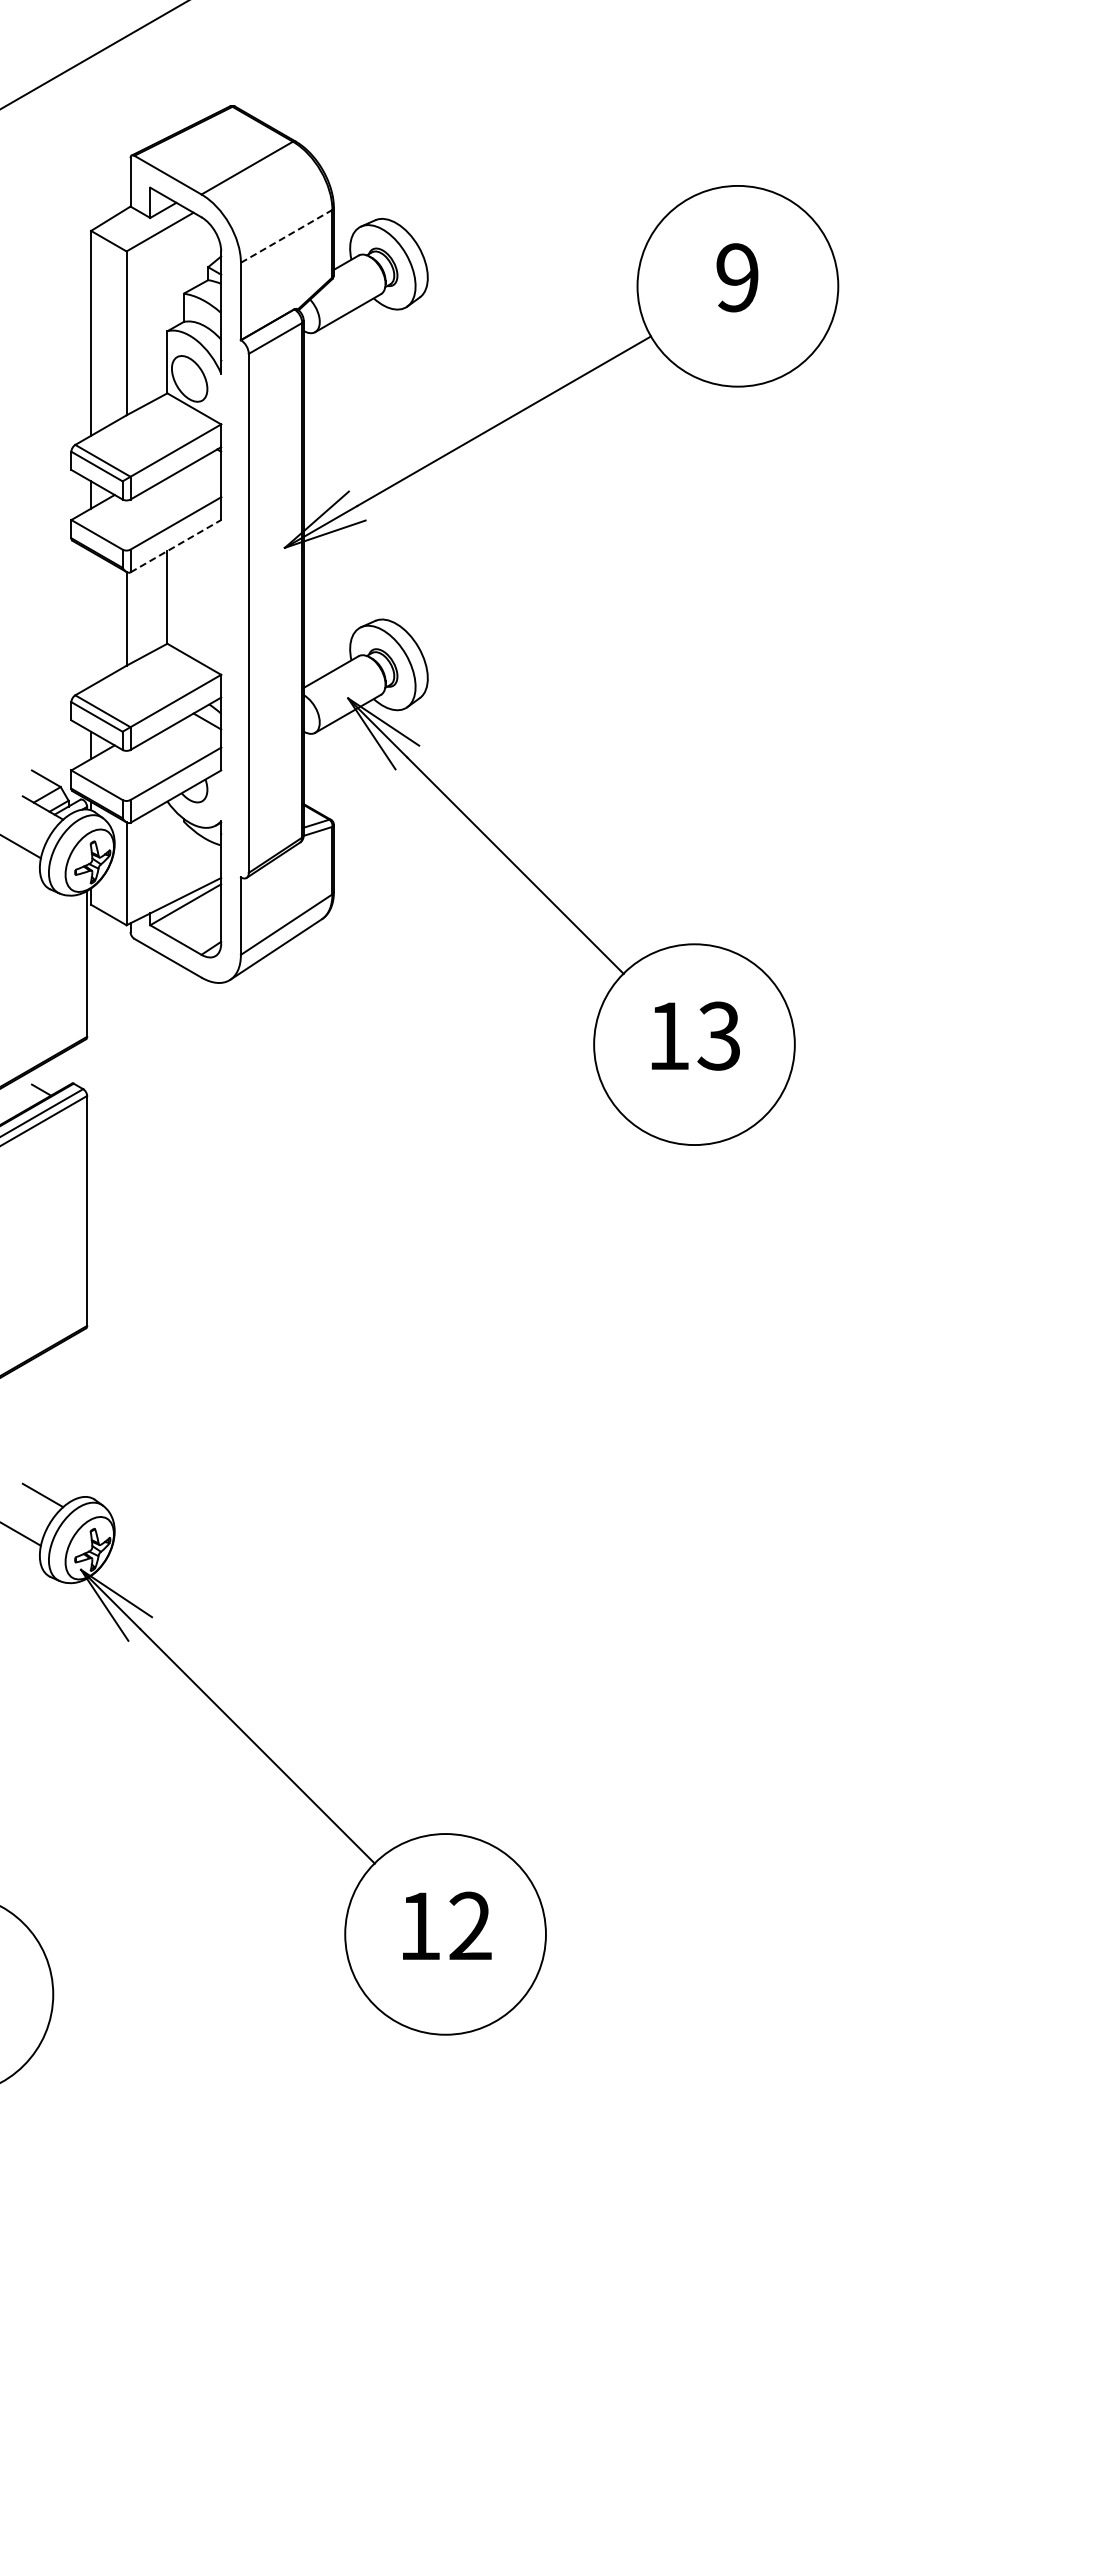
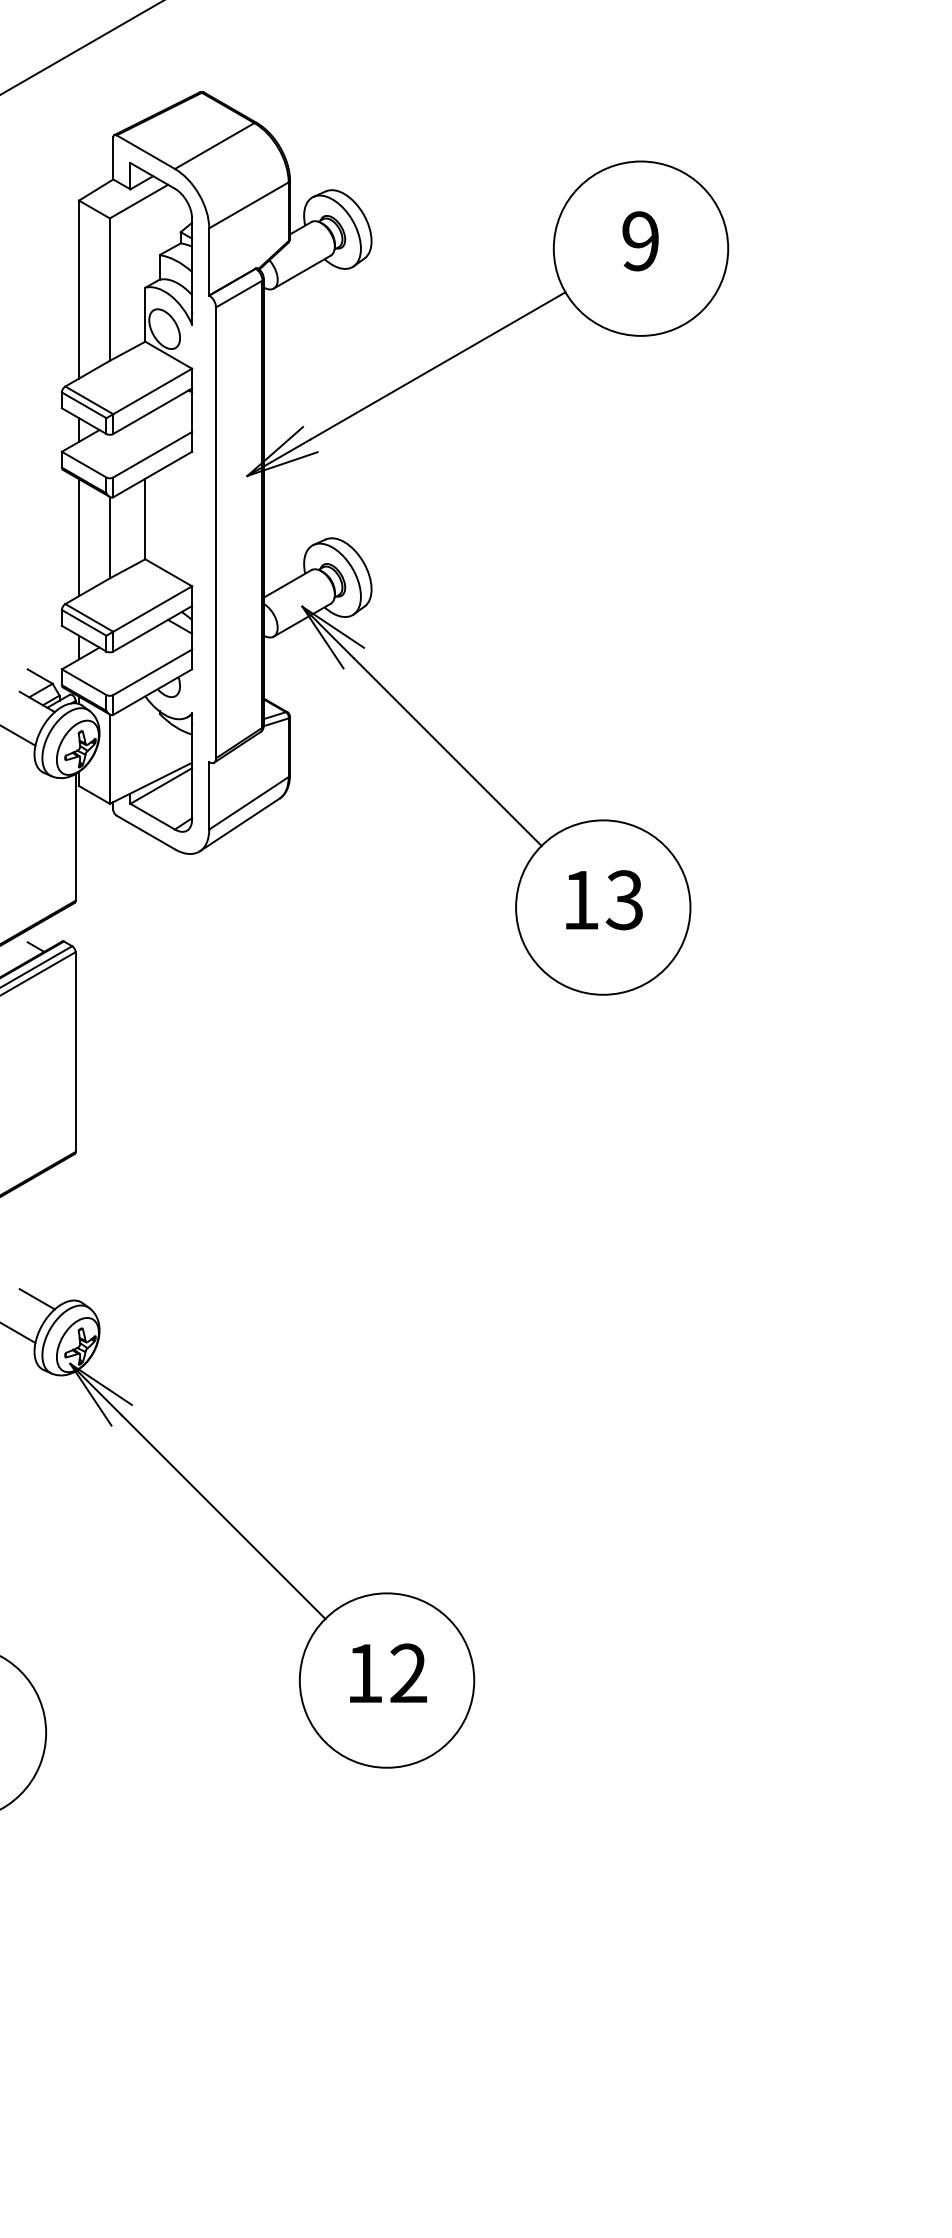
line: (286, 236) -> (248, 205), dashed -> solid
line: (176, 545) -> (153, 473), dashed -> solid
line: (91, 618) -> (79, 537), added

